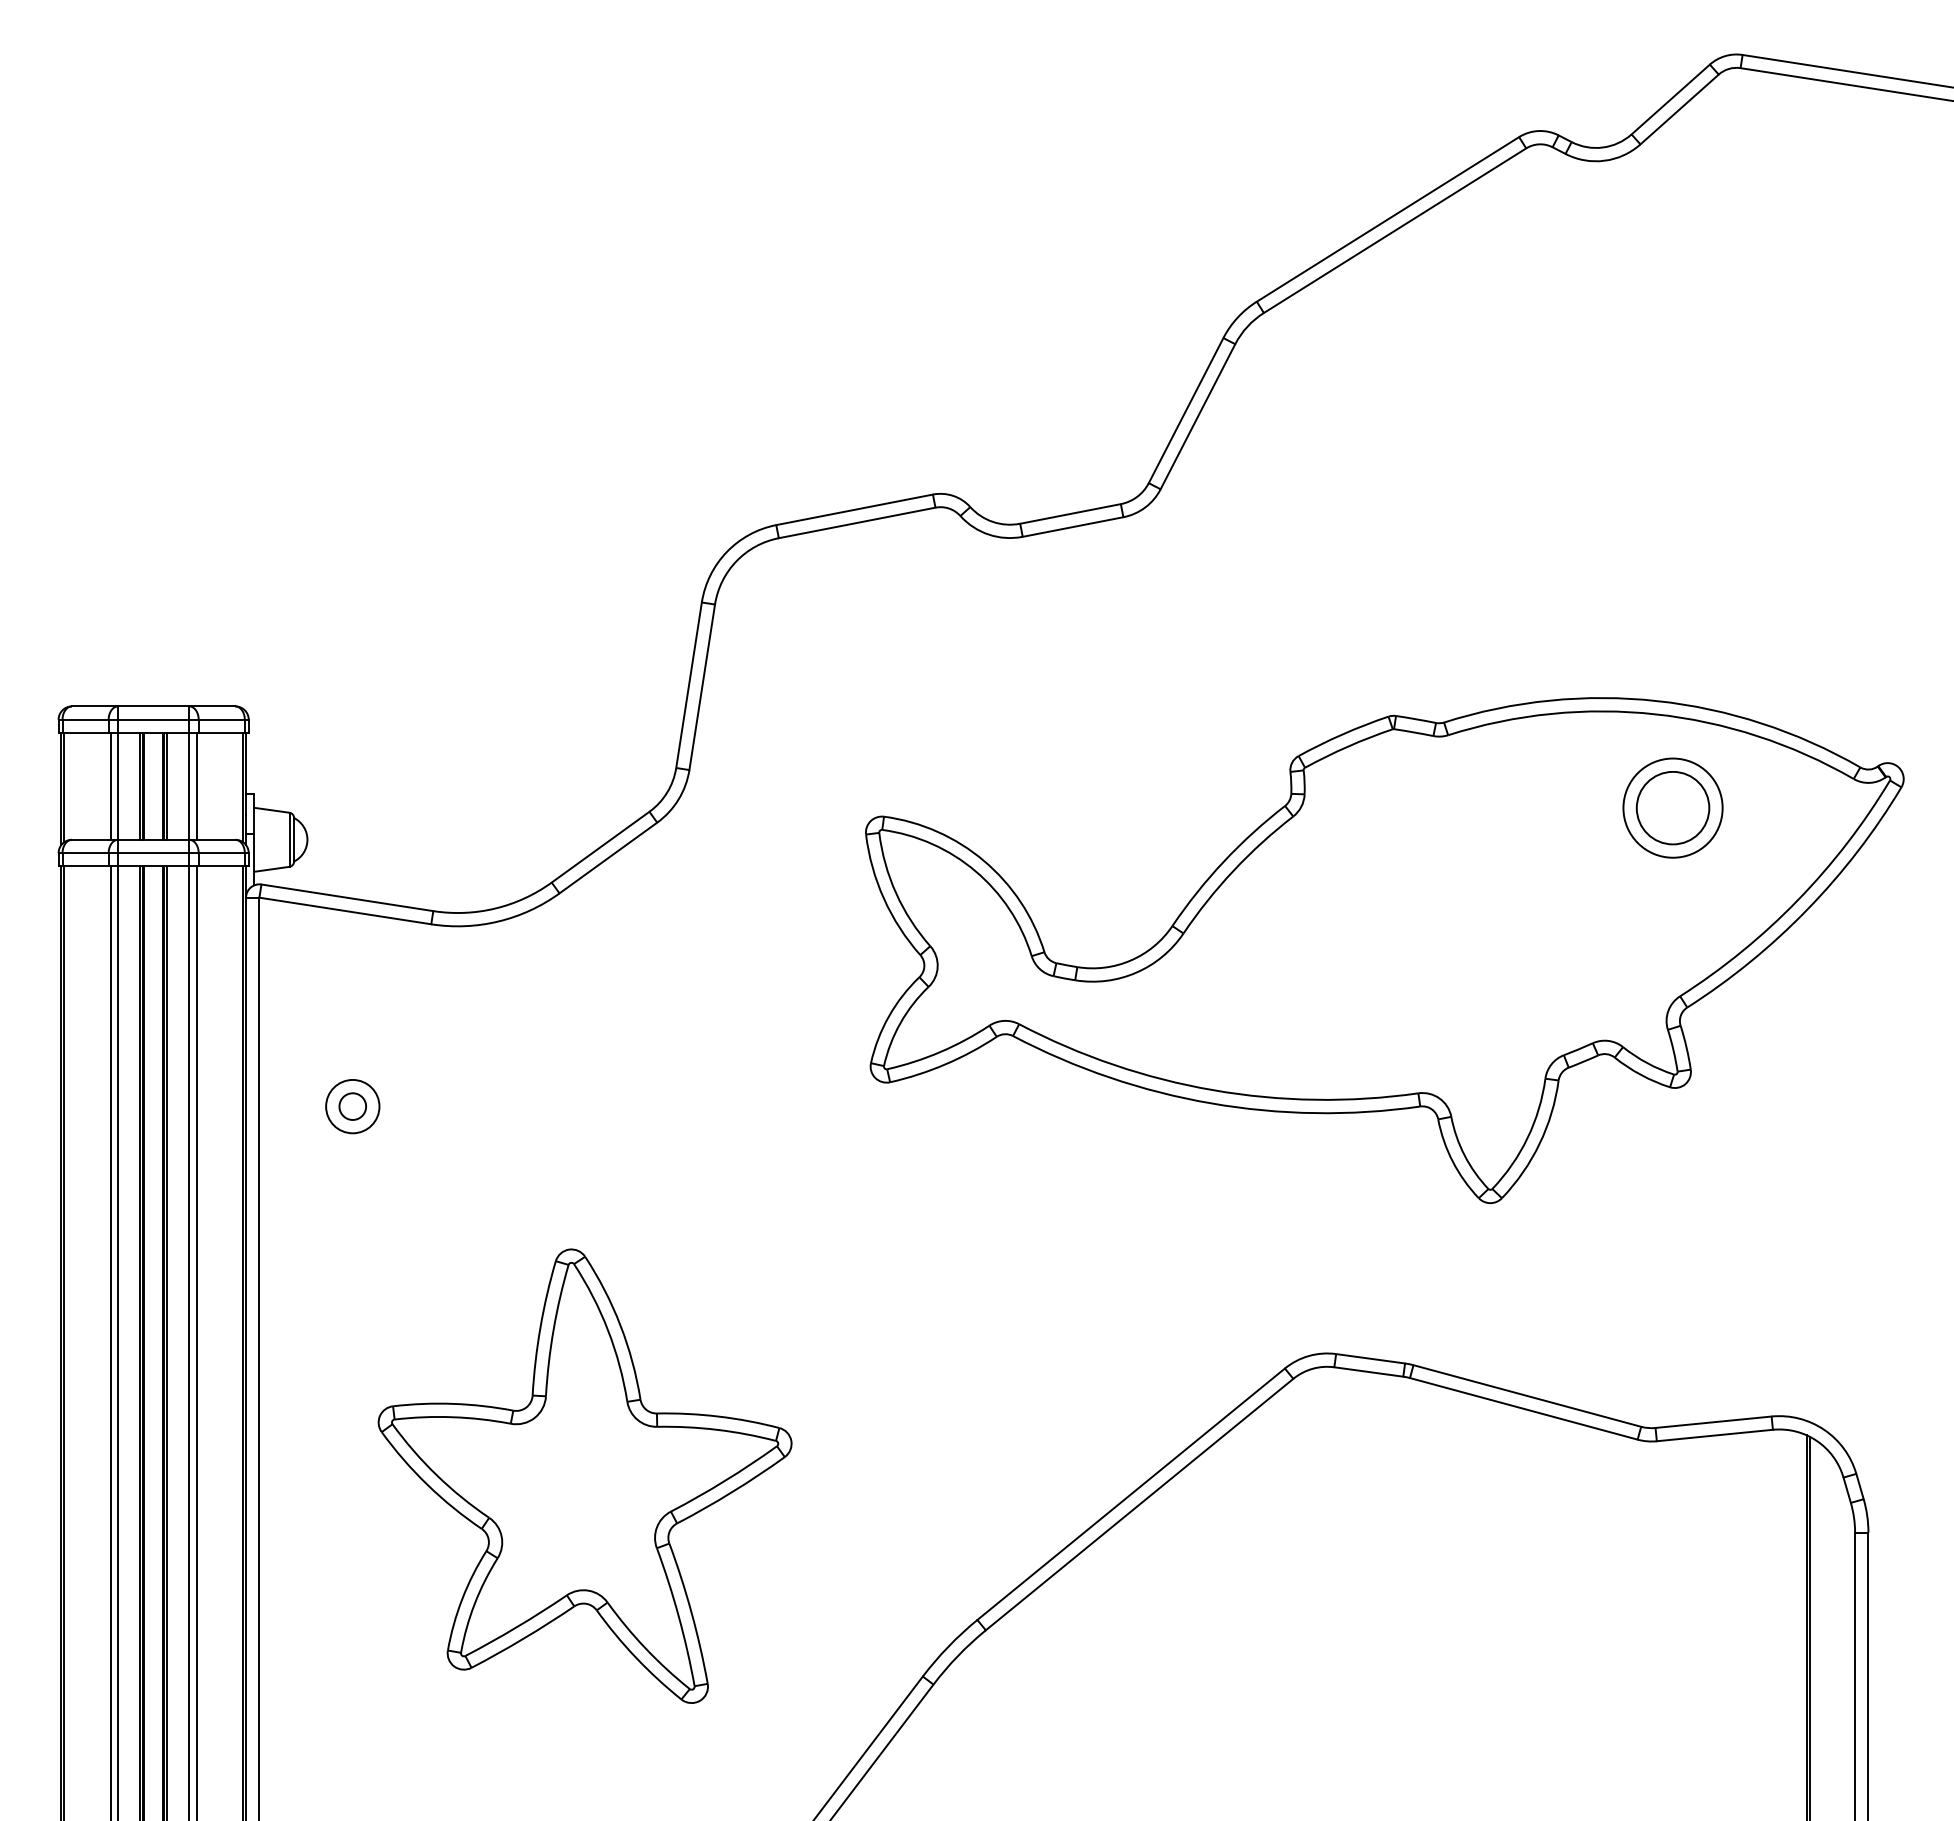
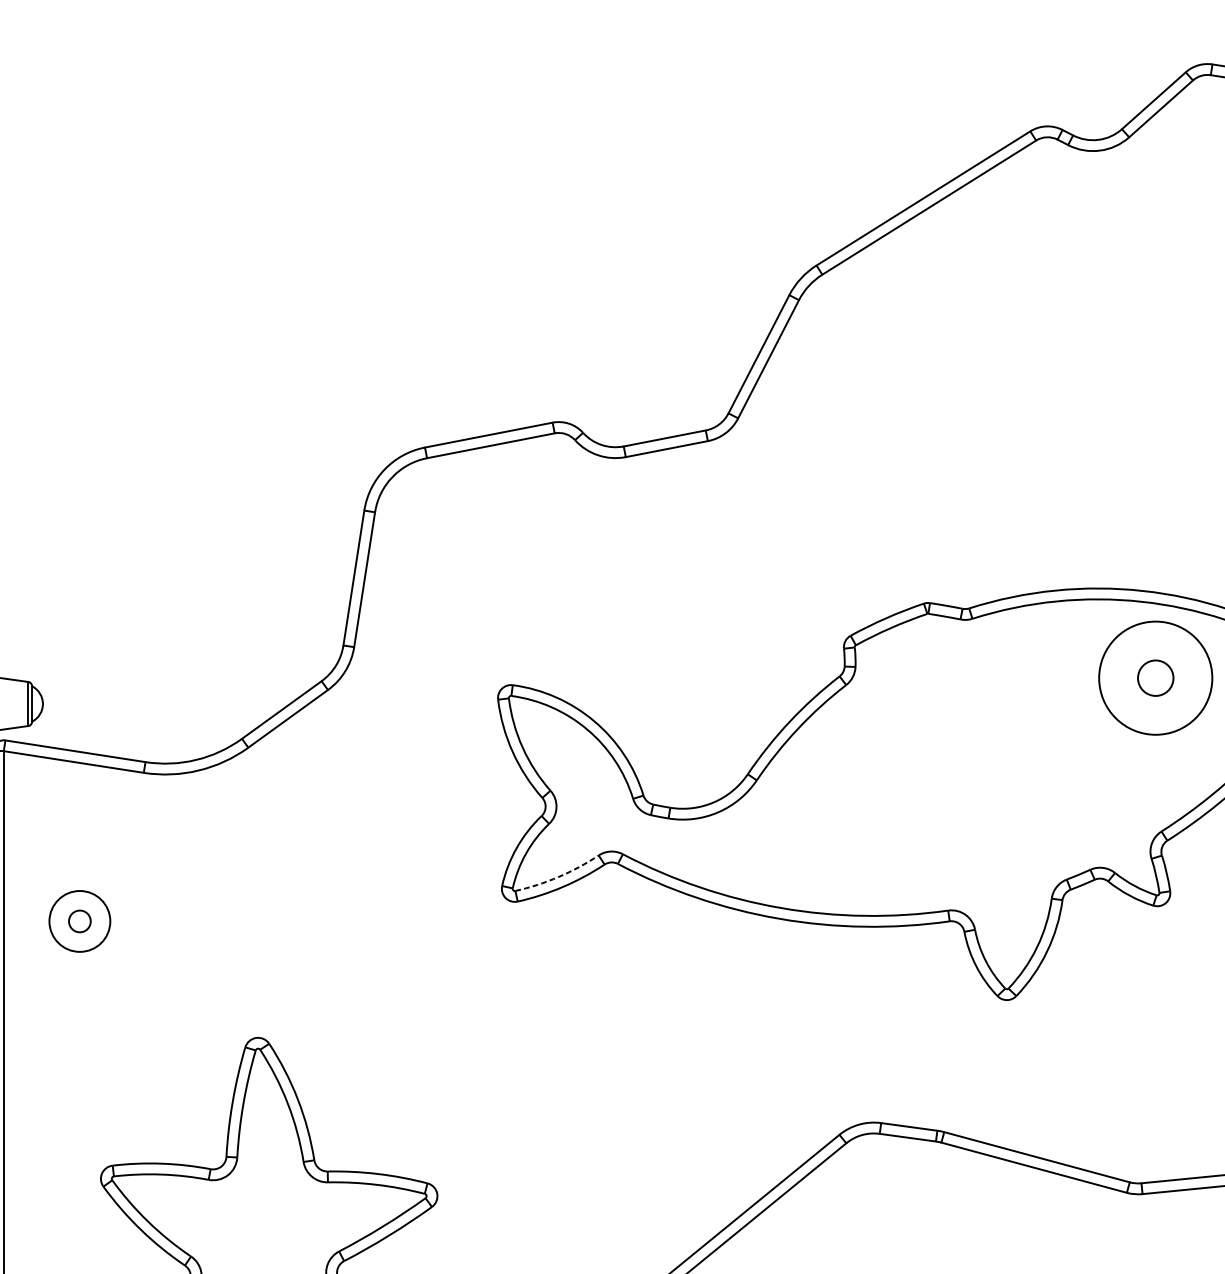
circle: (1672, 807) -> (1155, 677), size x0.6
circle: (1672, 807) -> (1155, 677), size x1.4
arc: (940, 1052) -> (558, 877), solid -> dashed
circle: (352, 1106) -> (79, 921), size x1.4

